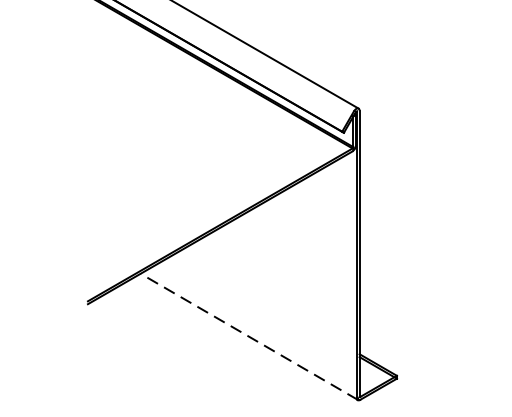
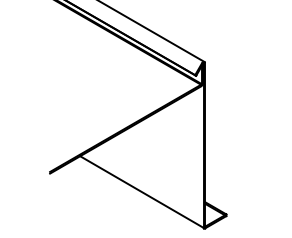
line: (249, 337) -> (142, 192), dashed -> solid

